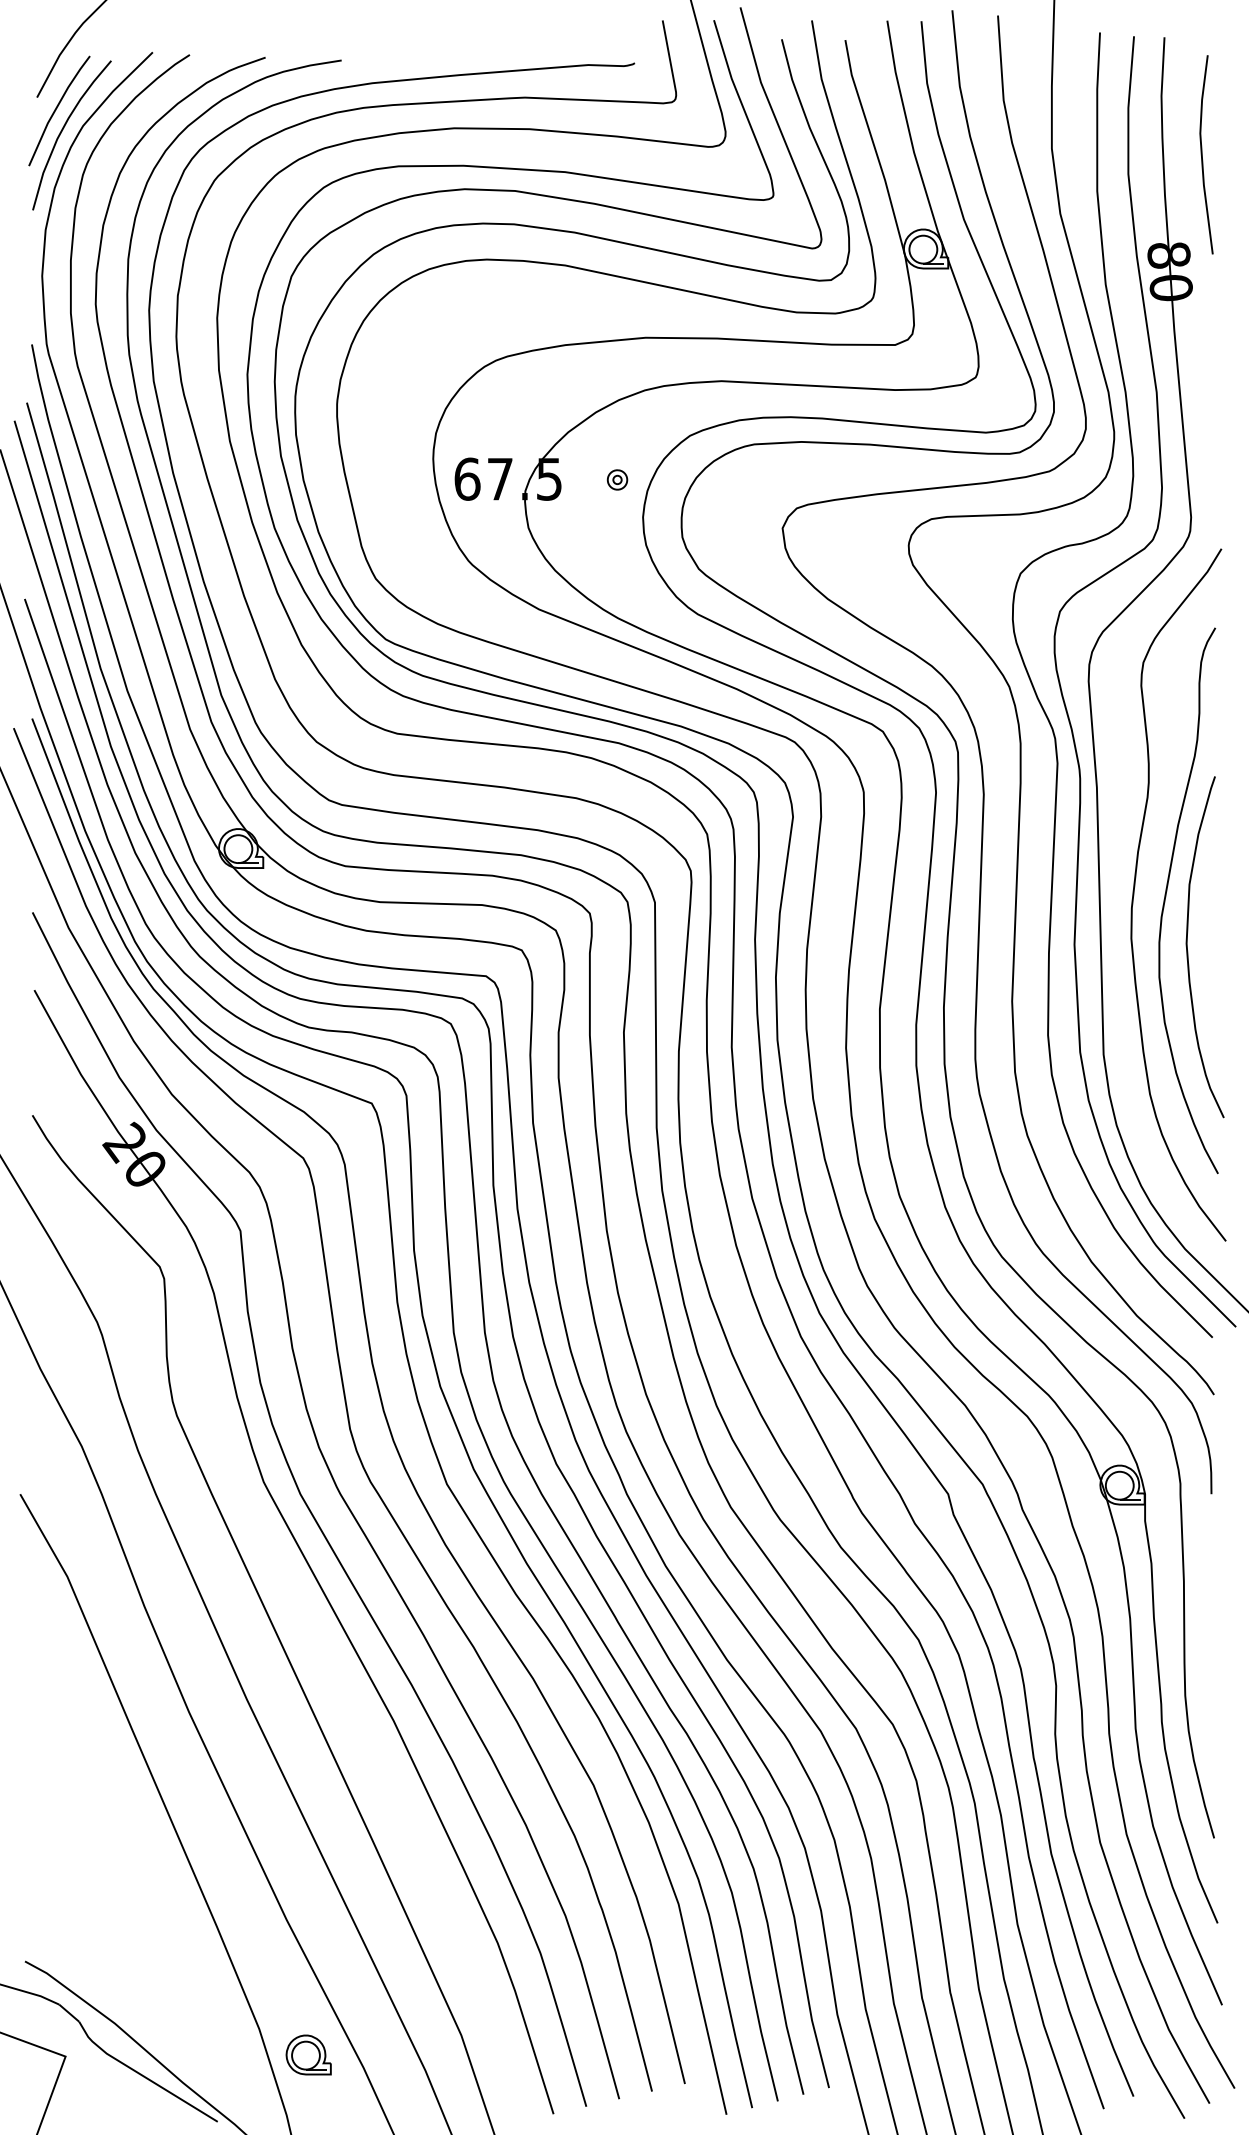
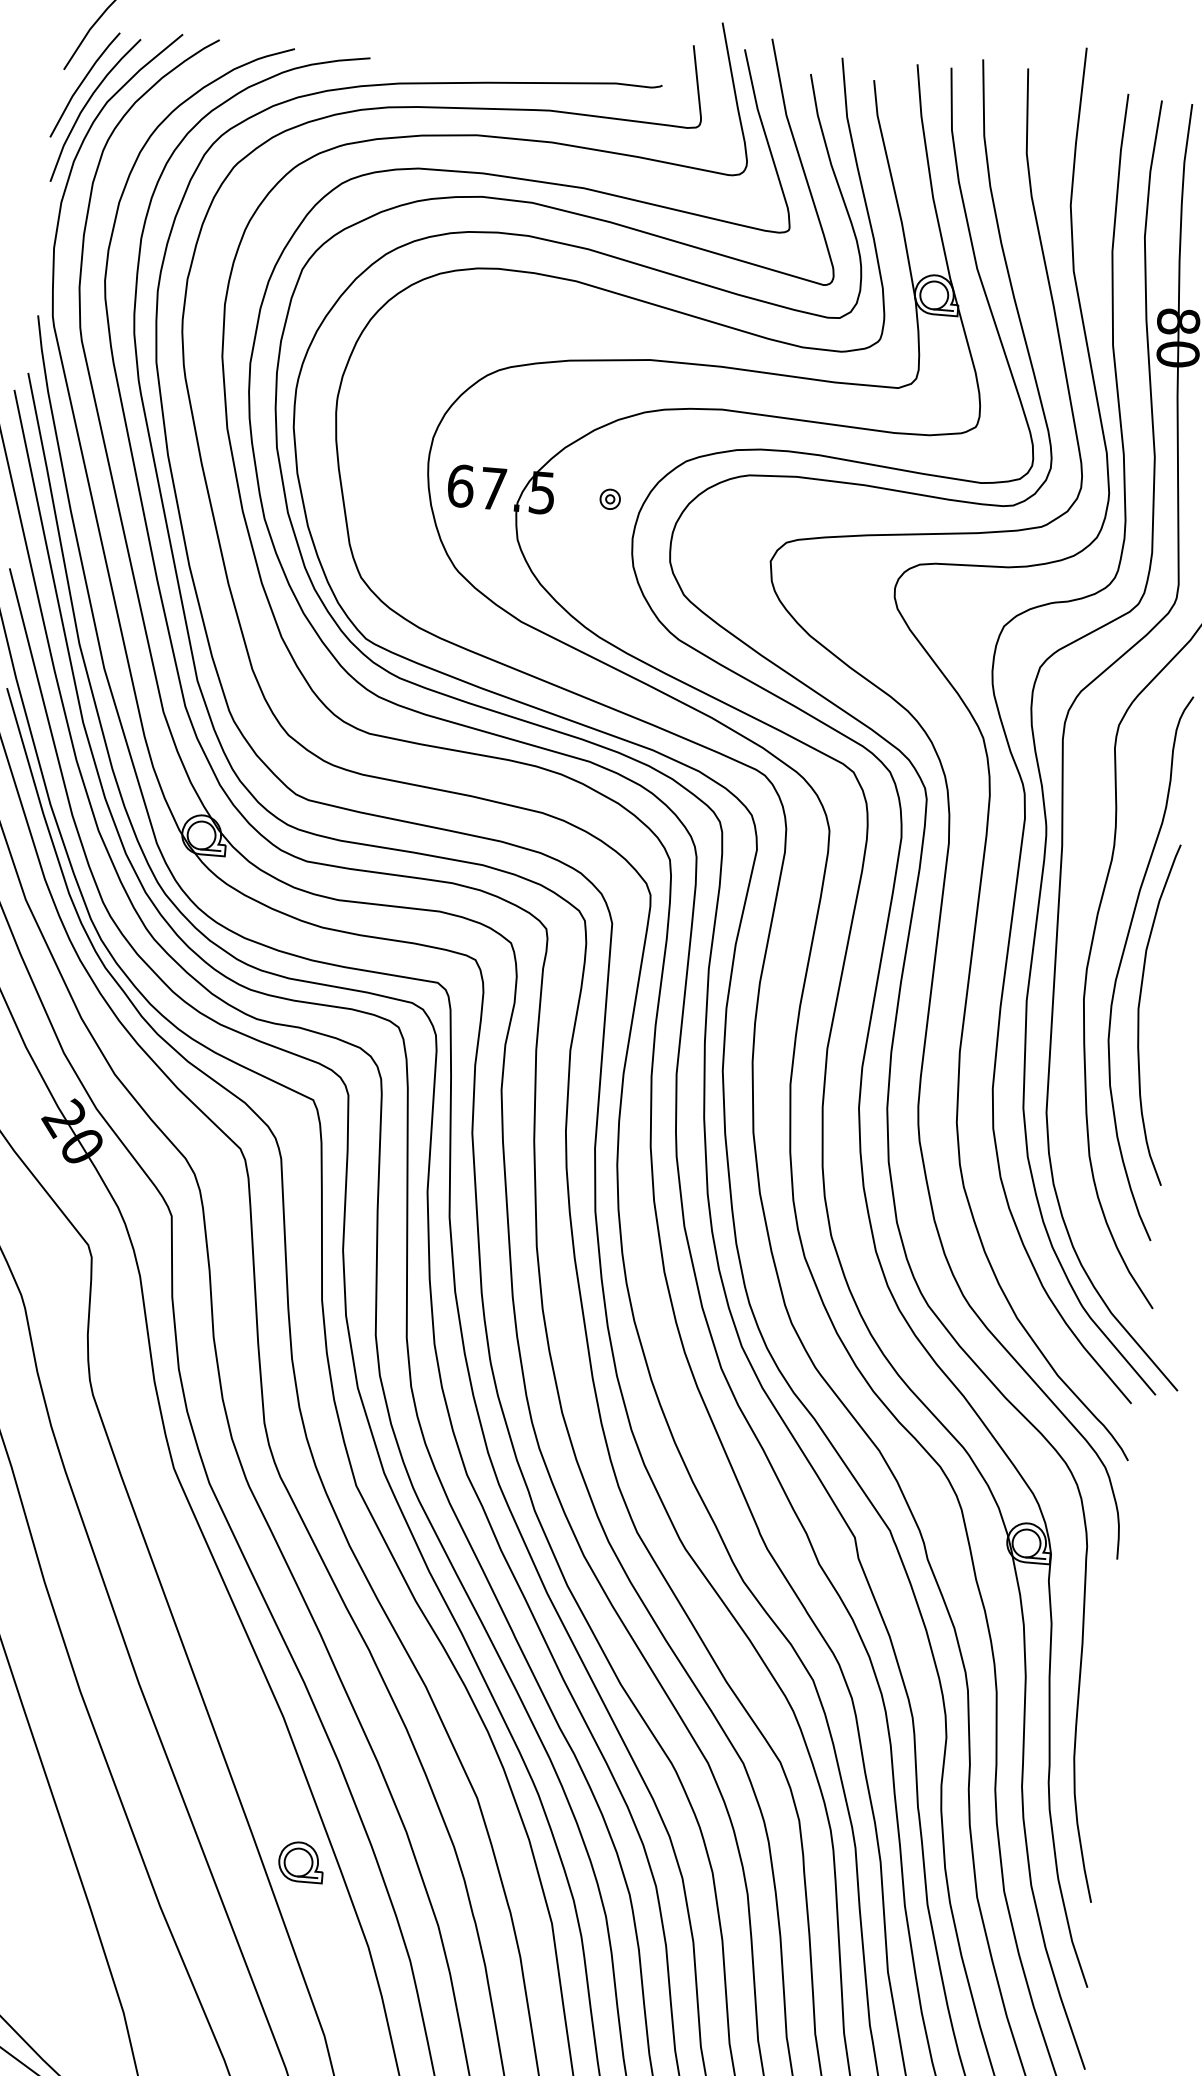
part: (308, 2054) -> (301, 1861), moved

